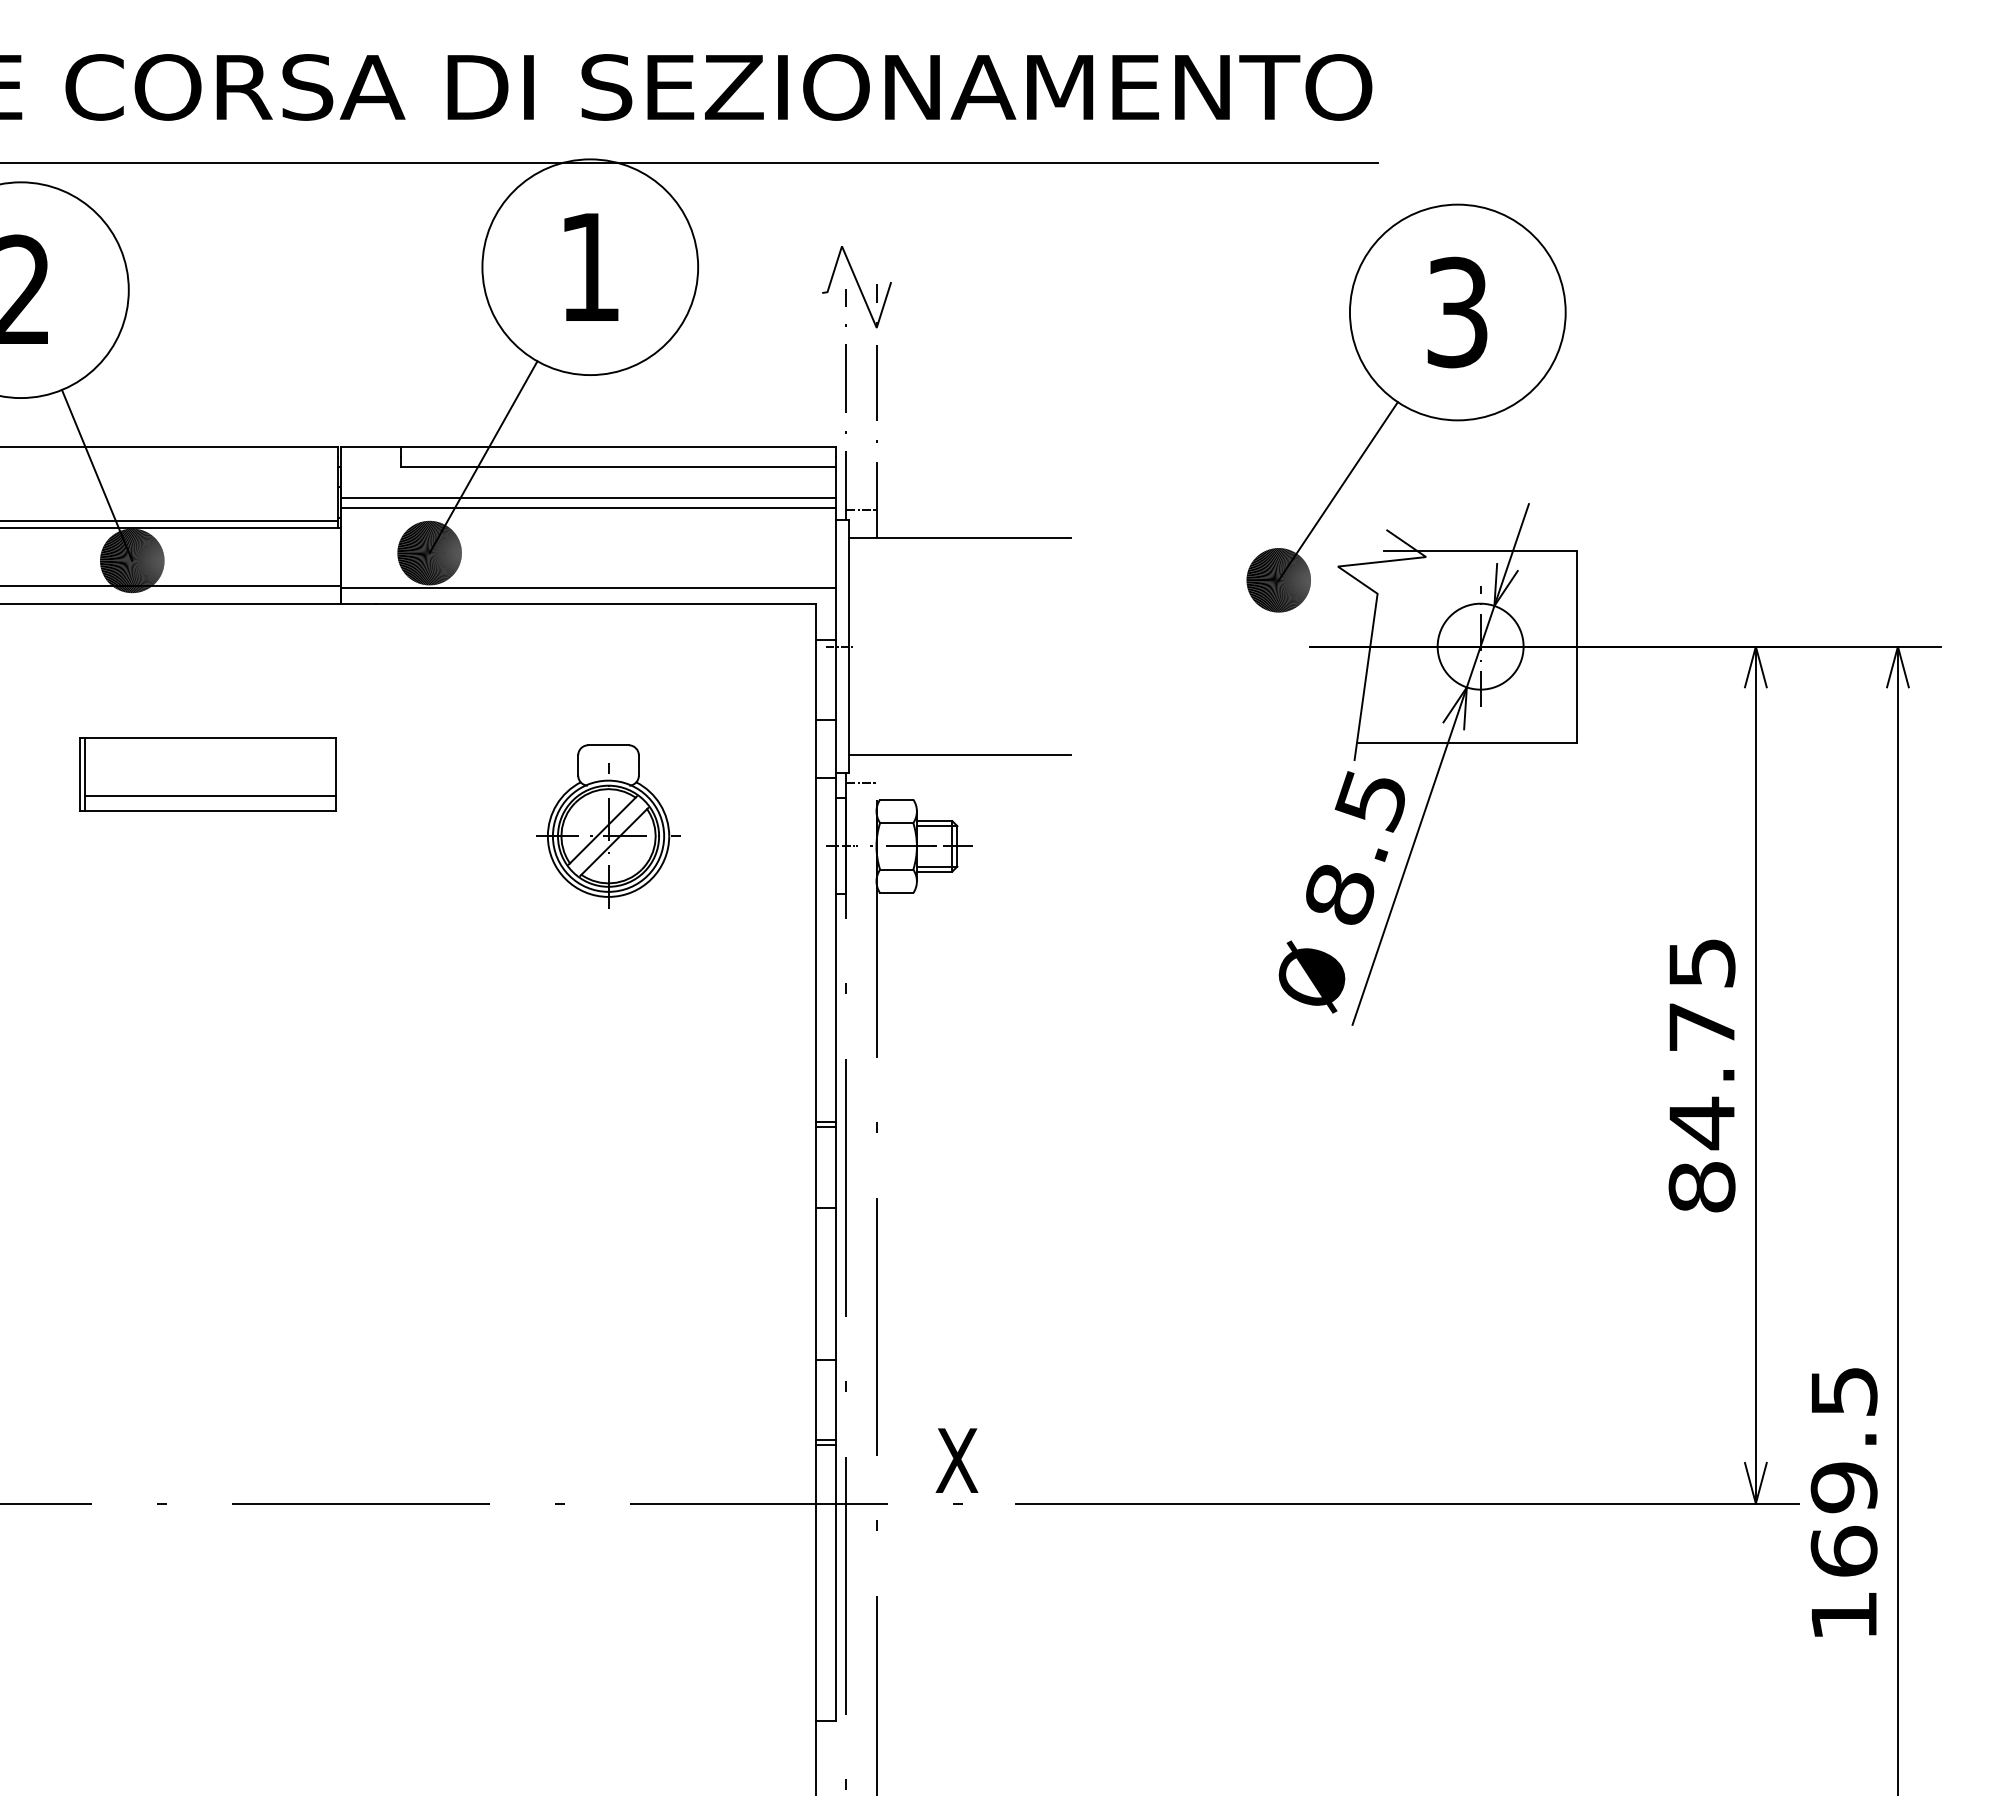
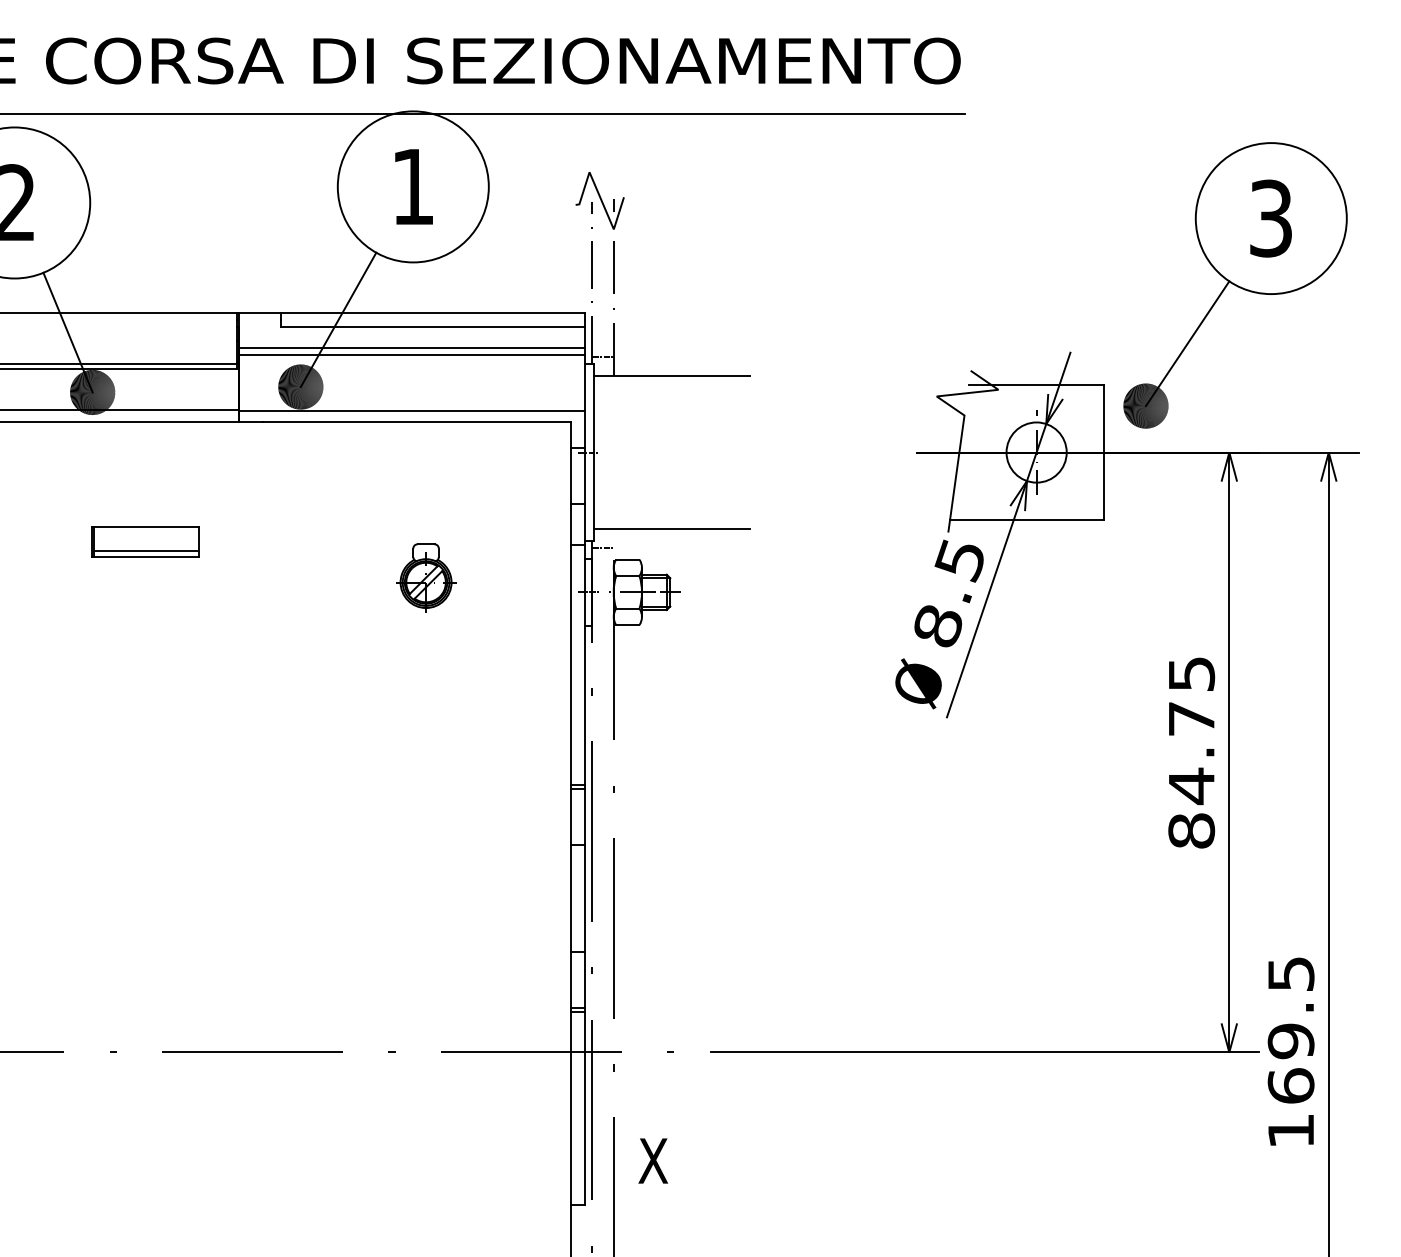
part: (1406, 407) -> (1235, 285), moved
part: (207, 774) -> (145, 542), size x0.6
part: (608, 826) -> (426, 578), size x0.6
text: (956, 1460) -> (652, 1160), moved

